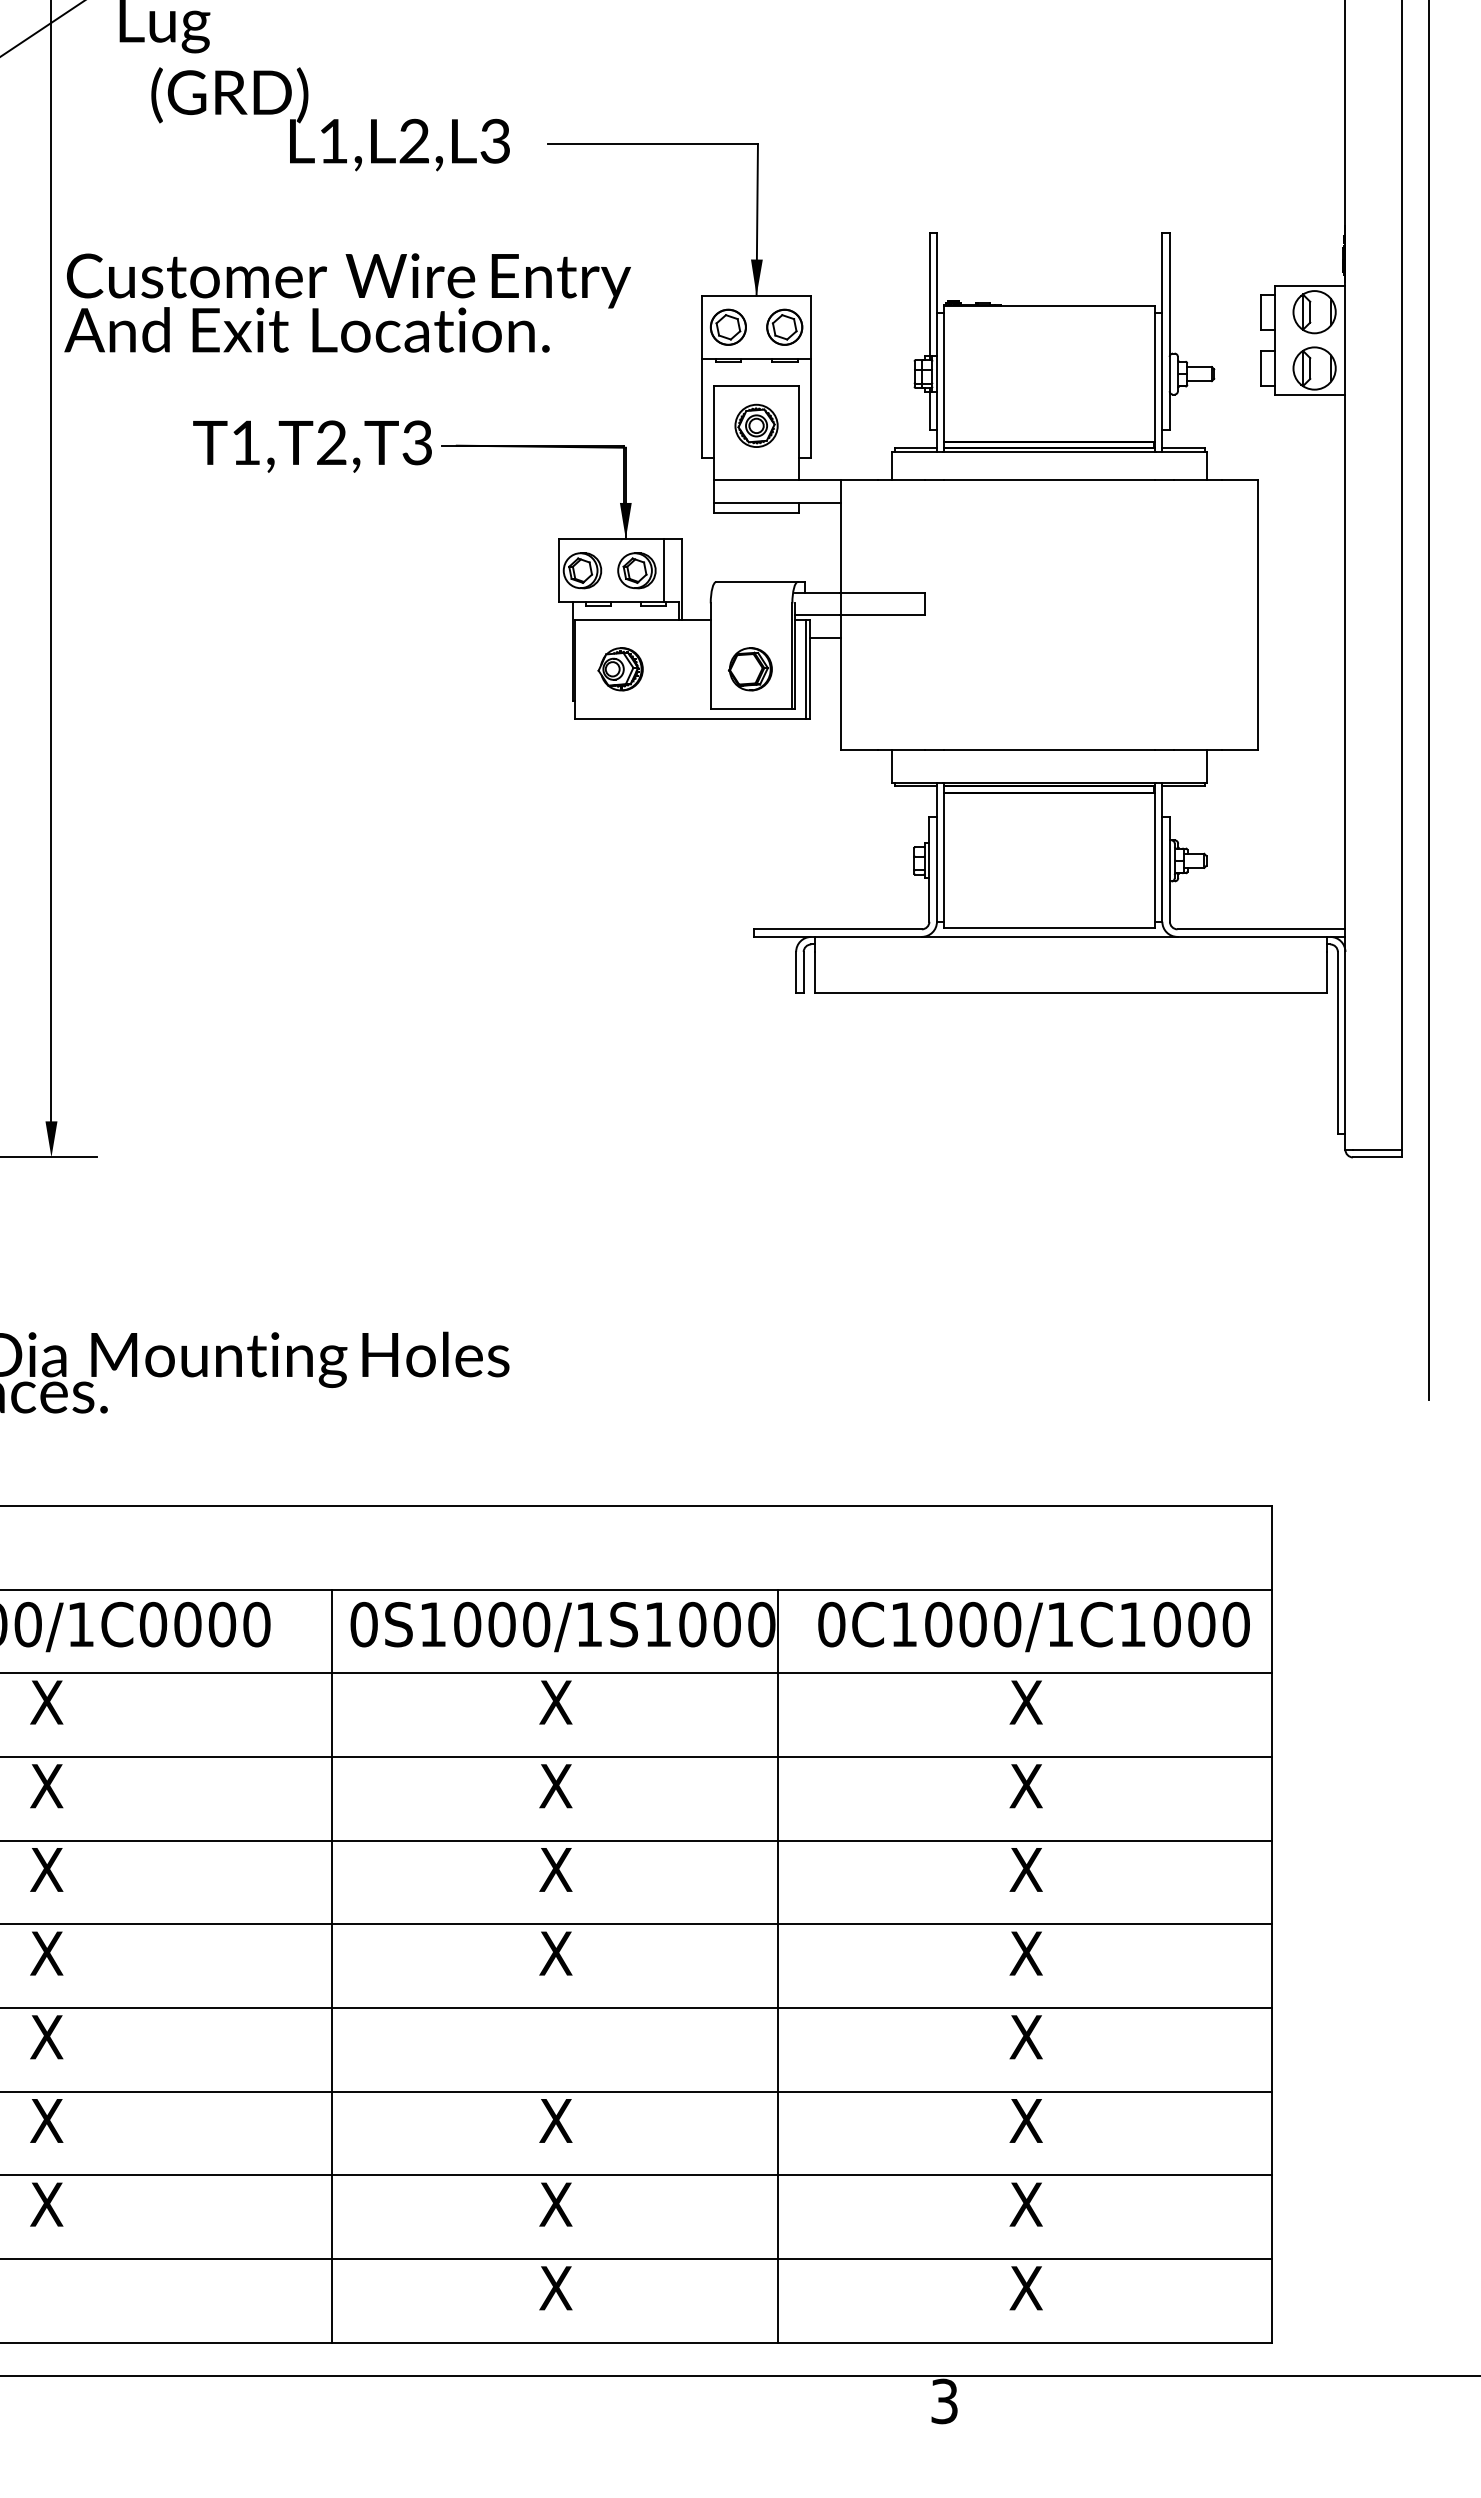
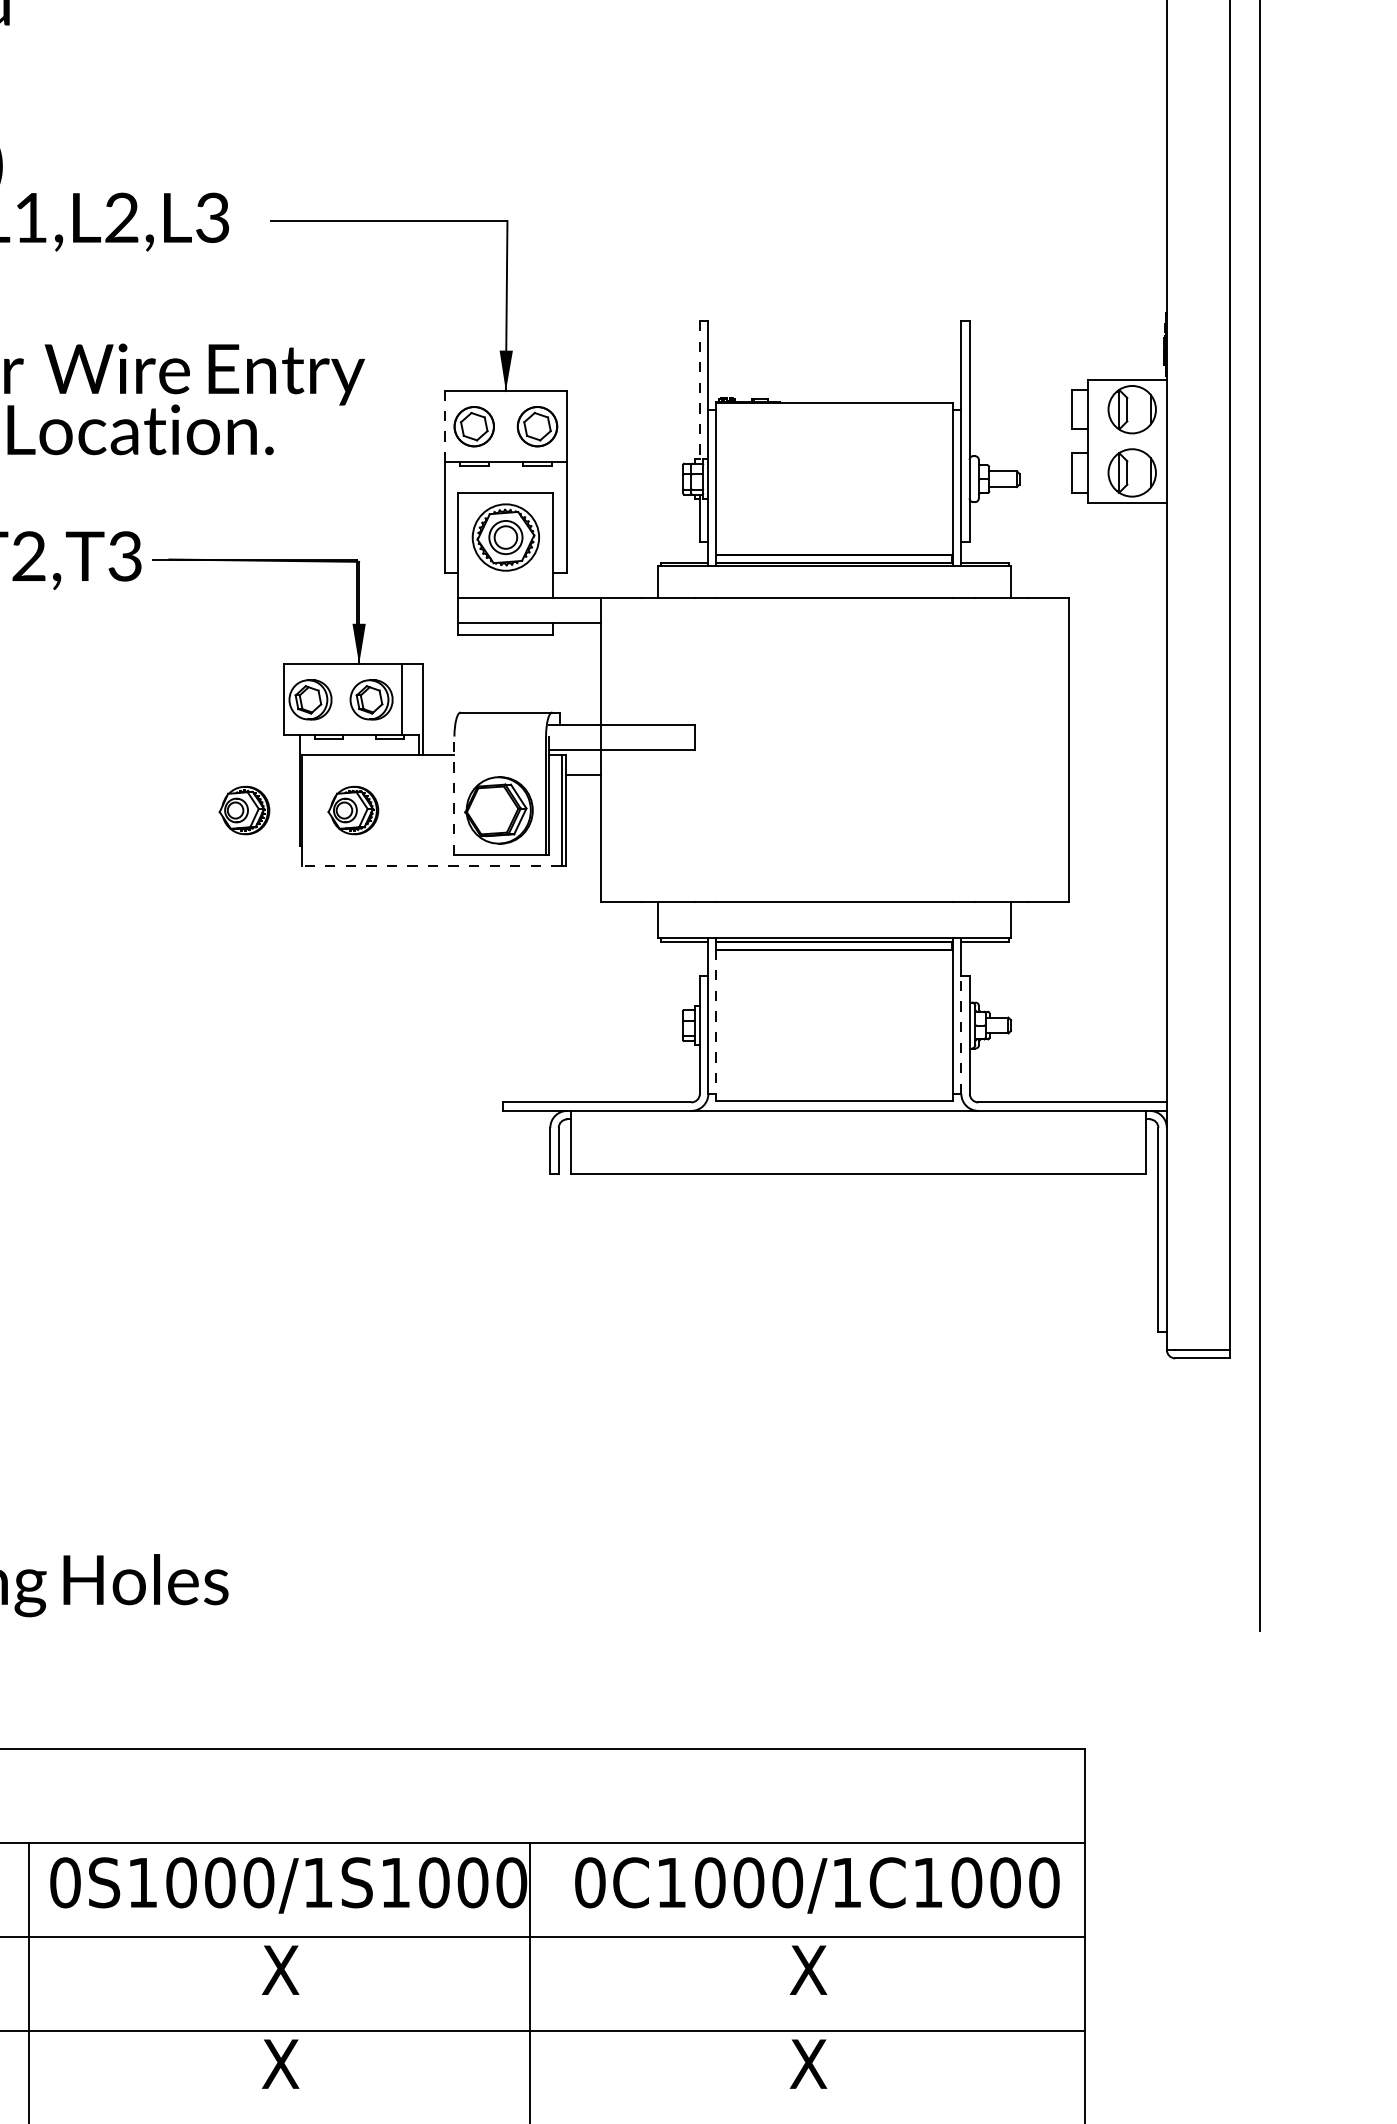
line: (929, 297) -> (699, 393), solid -> dashed
line: (701, 327) -> (444, 426), solid -> dashed
part: (756, 425) -> (505, 536), size x1.4
line: (710, 656) -> (454, 796), solid -> dashed
part: (523, 669) -> (244, 810), added
part: (750, 669) -> (499, 810), size x1.4
line: (690, 718) -> (431, 865), solid -> dashed
line: (944, 860) -> (716, 1025), solid -> dashed
line: (1162, 868) -> (961, 1034), solid -> dashed

